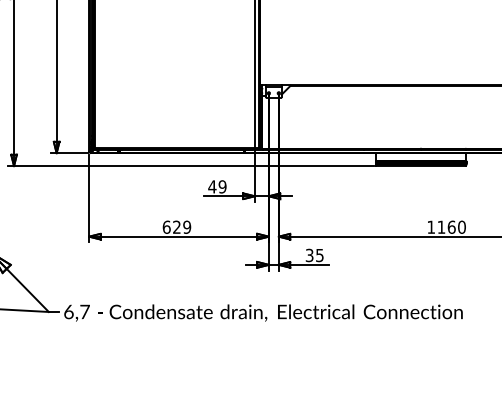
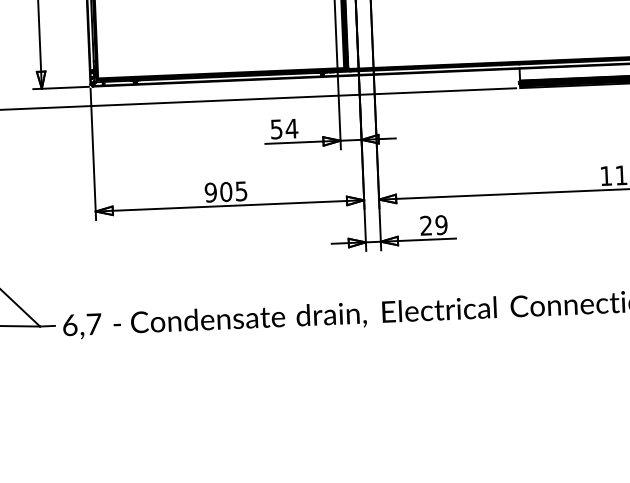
text: (217, 186) -> (284, 128), 49 -> 54
text: (176, 226) -> (225, 190), 629 -> 905
text: (314, 255) -> (433, 225), 35 -> 29

